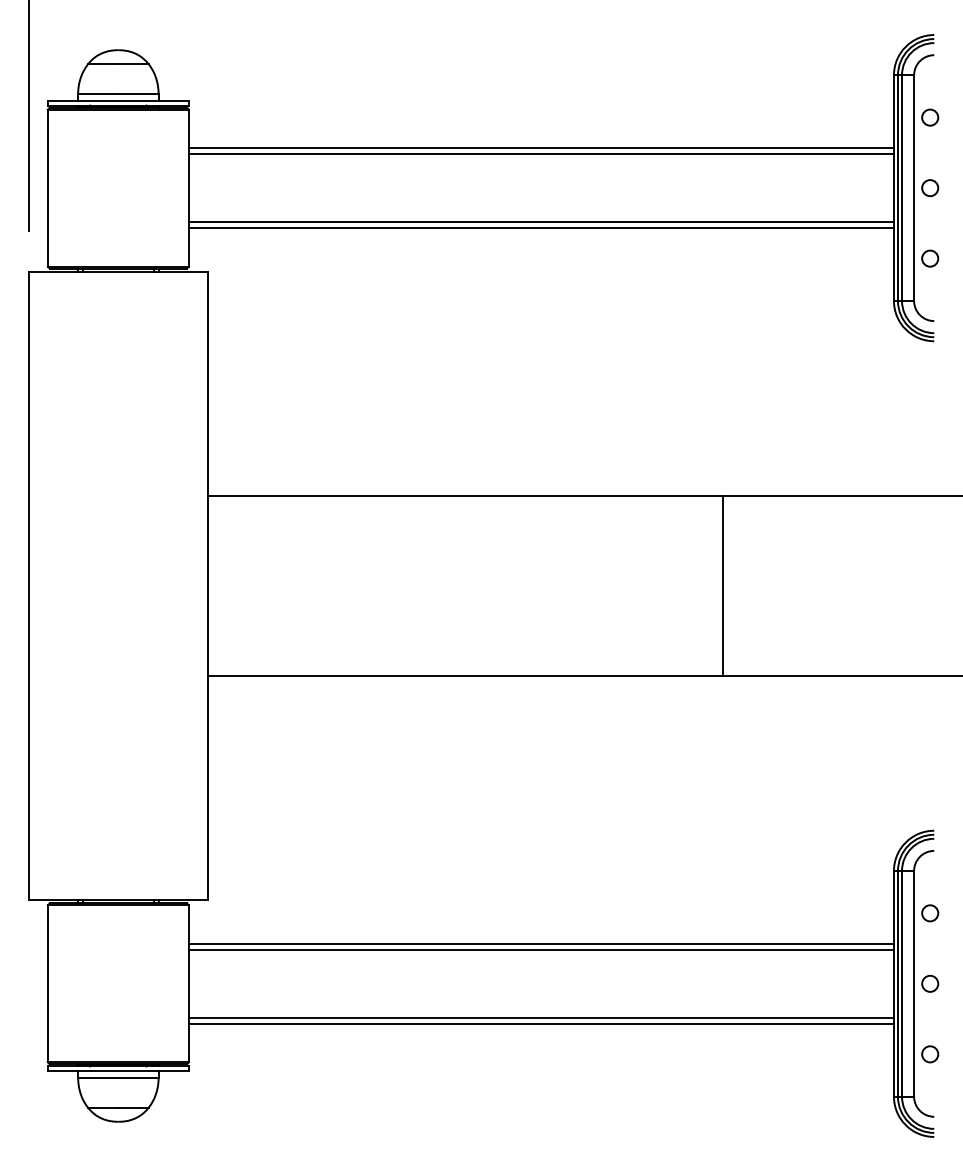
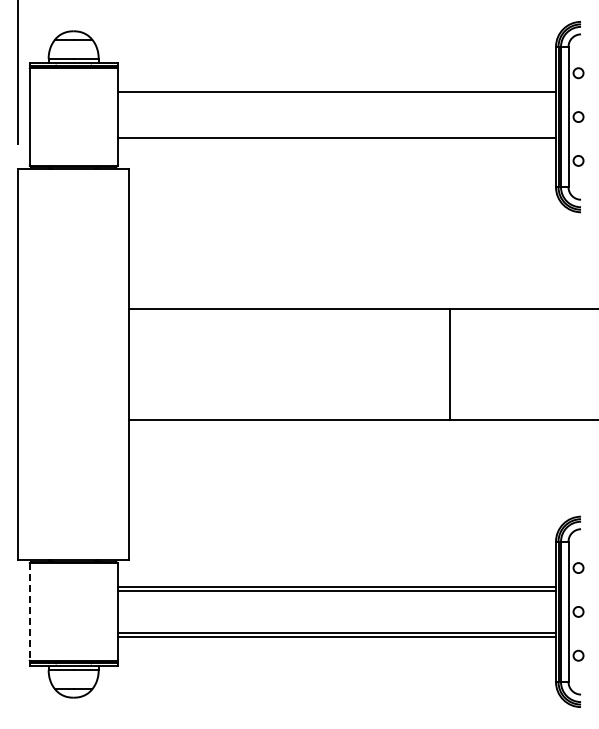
line: (540, 153) -> (336, 95), removed
line: (540, 229) -> (336, 142), removed
line: (47, 983) -> (29, 611), solid -> dashed

